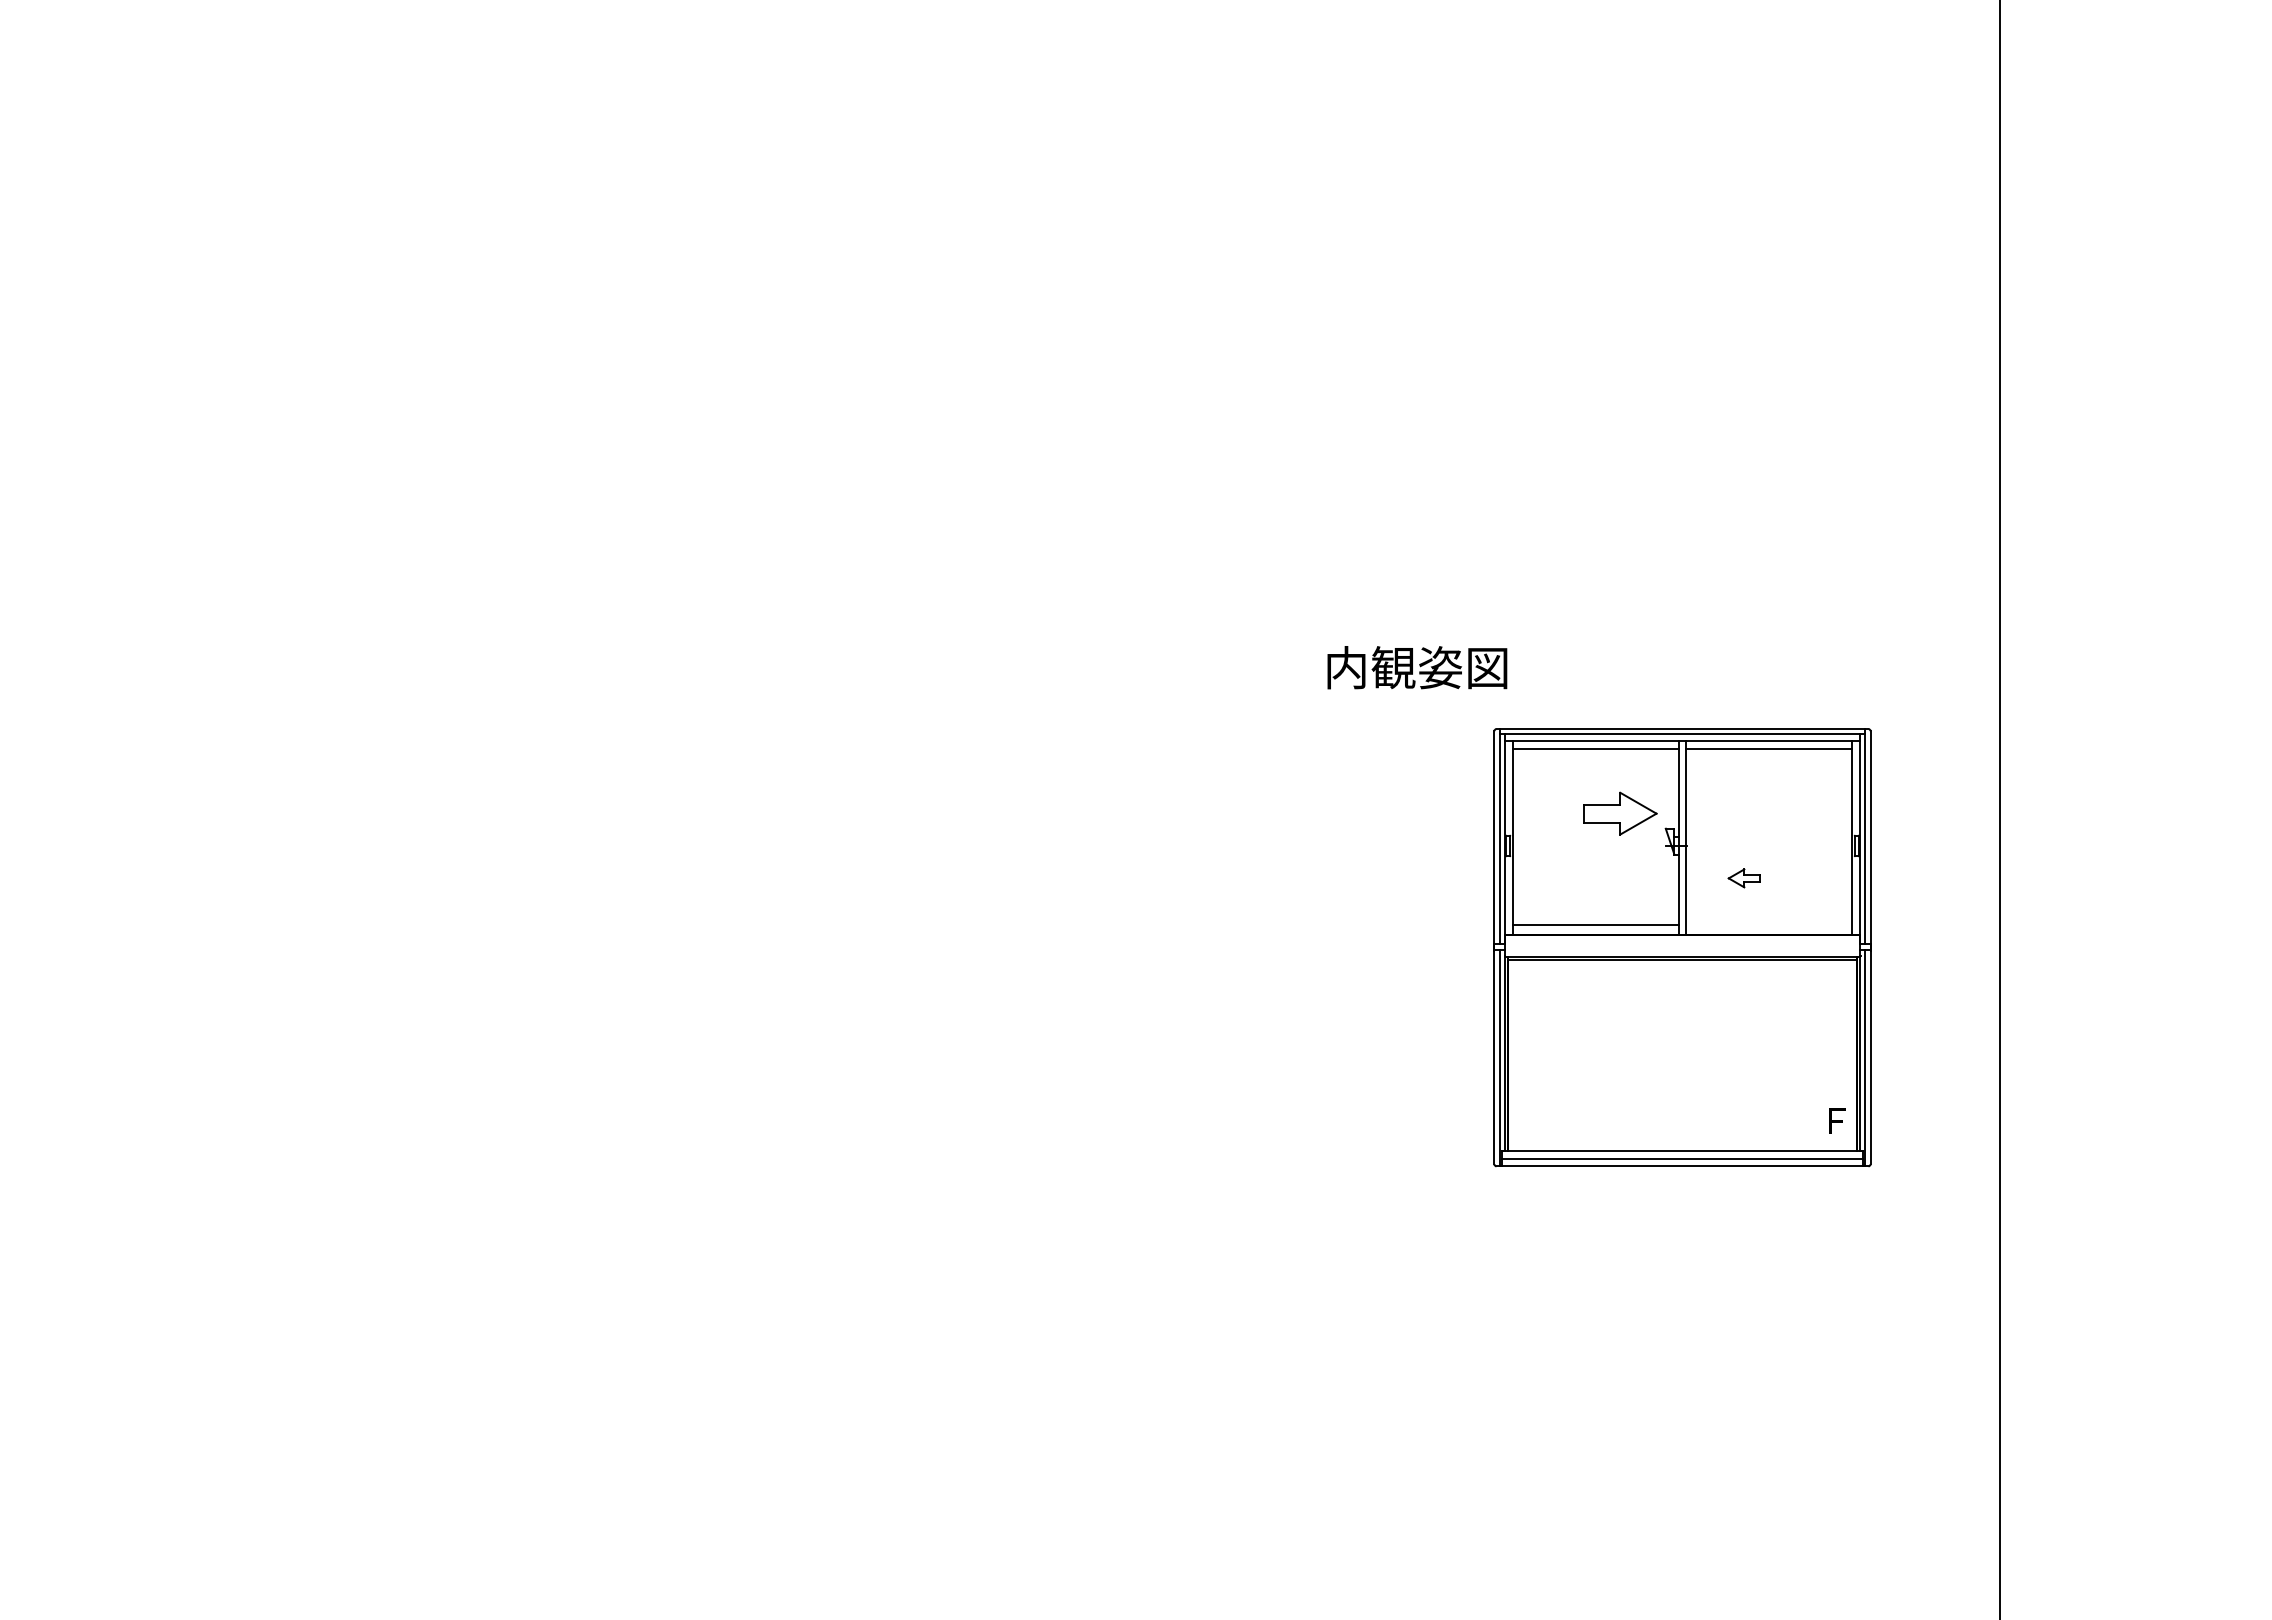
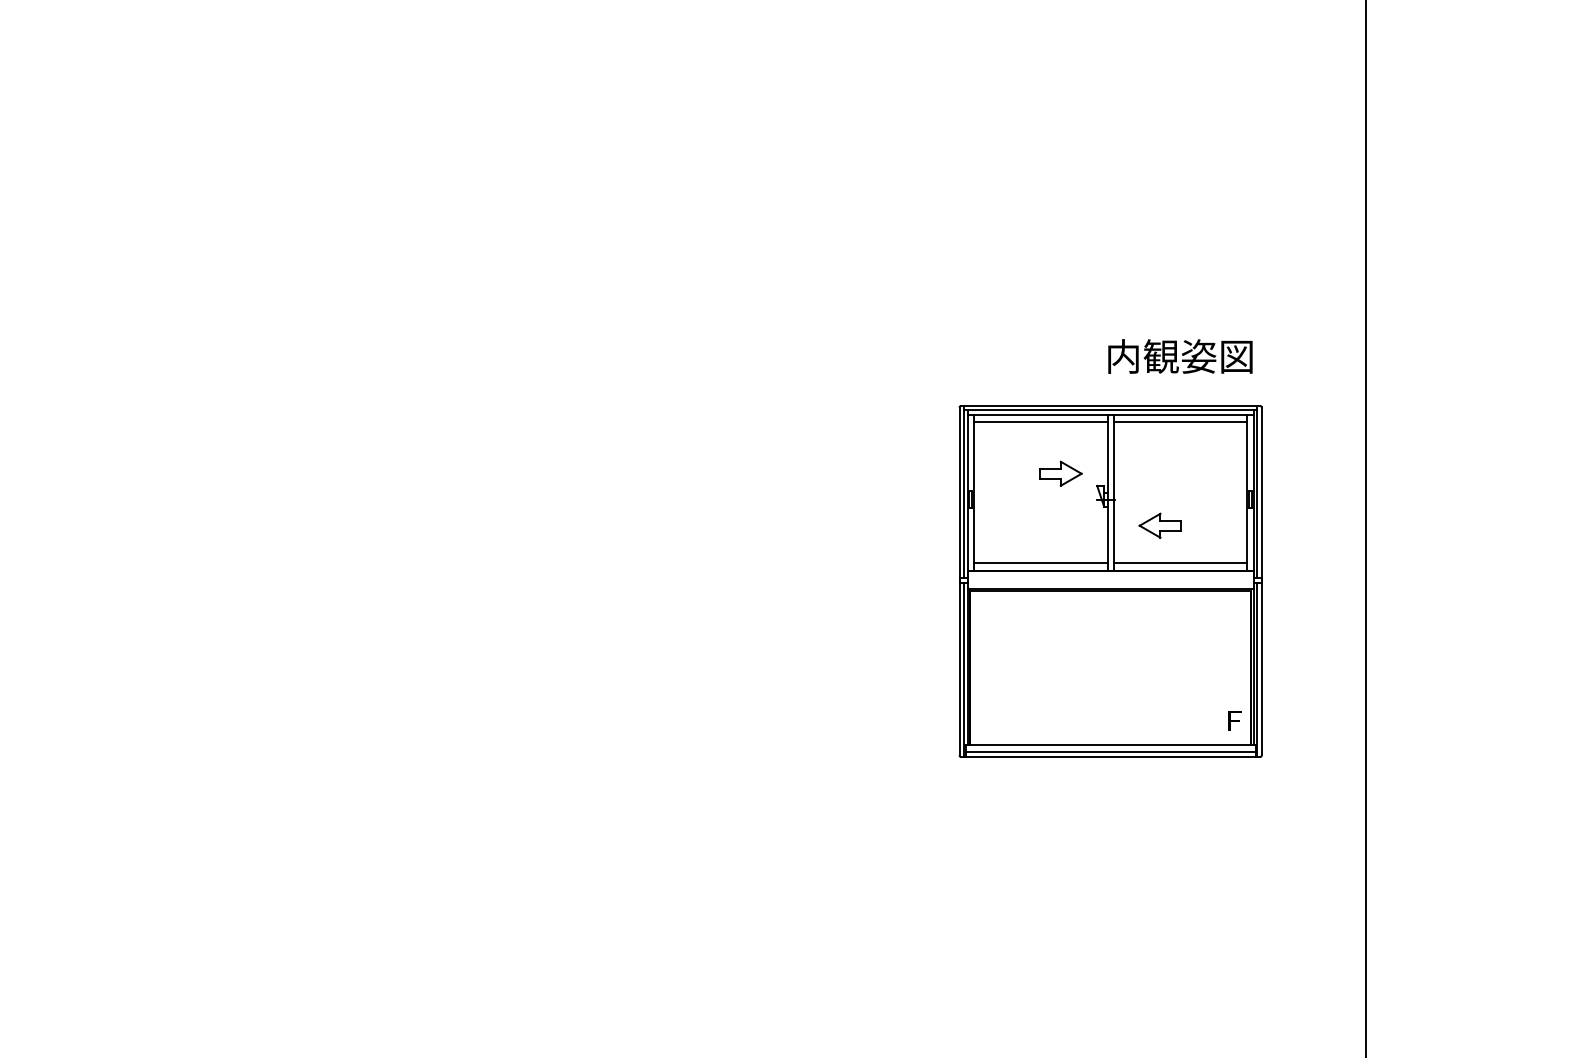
text: (1417, 667) -> (1180, 356), moved
part: (1620, 813) -> (1060, 473), size x0.71
part: (1743, 878) -> (1159, 525), size x1.67
line: (1769, 924) -> (1180, 562), added

